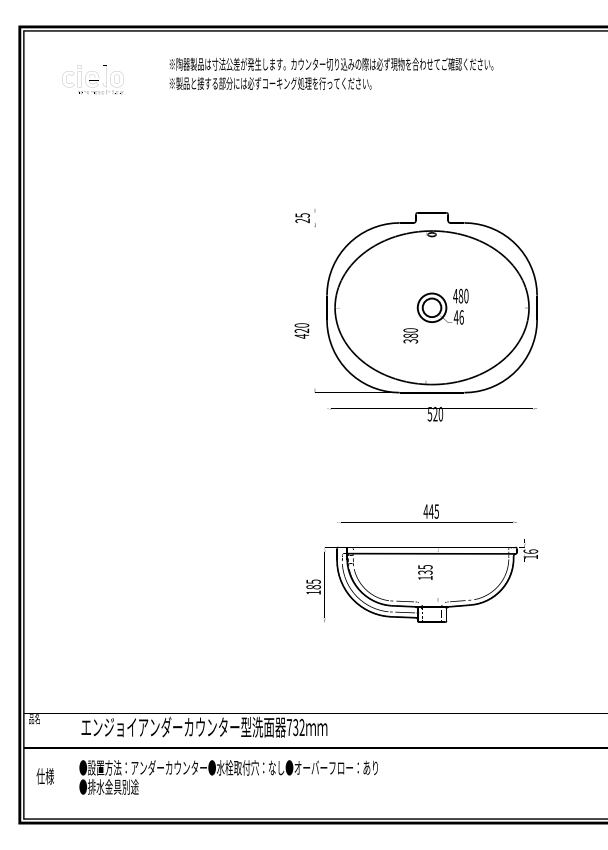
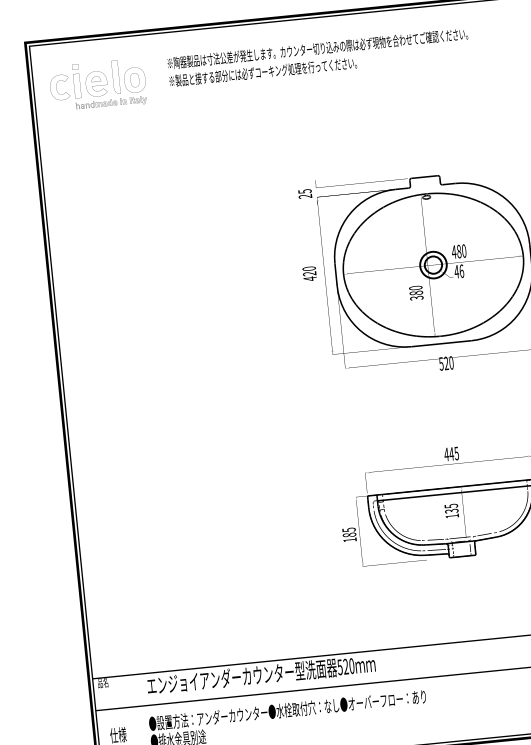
part: (92, 80) -> (97, 85), size x1.67
text: (301, 330) -> (309, 273), moved
text: (295, 727) -> (345, 666), 732 -> 520

